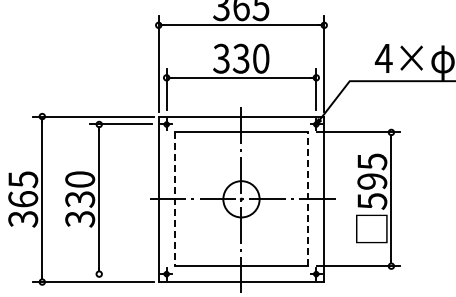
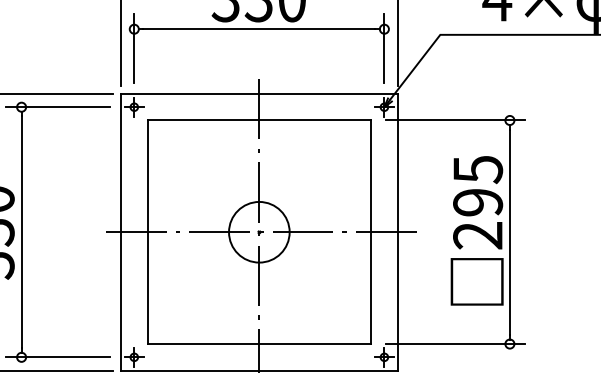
line: (174, 199) -> (147, 232), dashed -> solid
line: (308, 199) -> (371, 232), dashed -> solid
text: (372, 201) -> (478, 235), 595 -> 295
line: (120, 274) -> (57, 357), added

